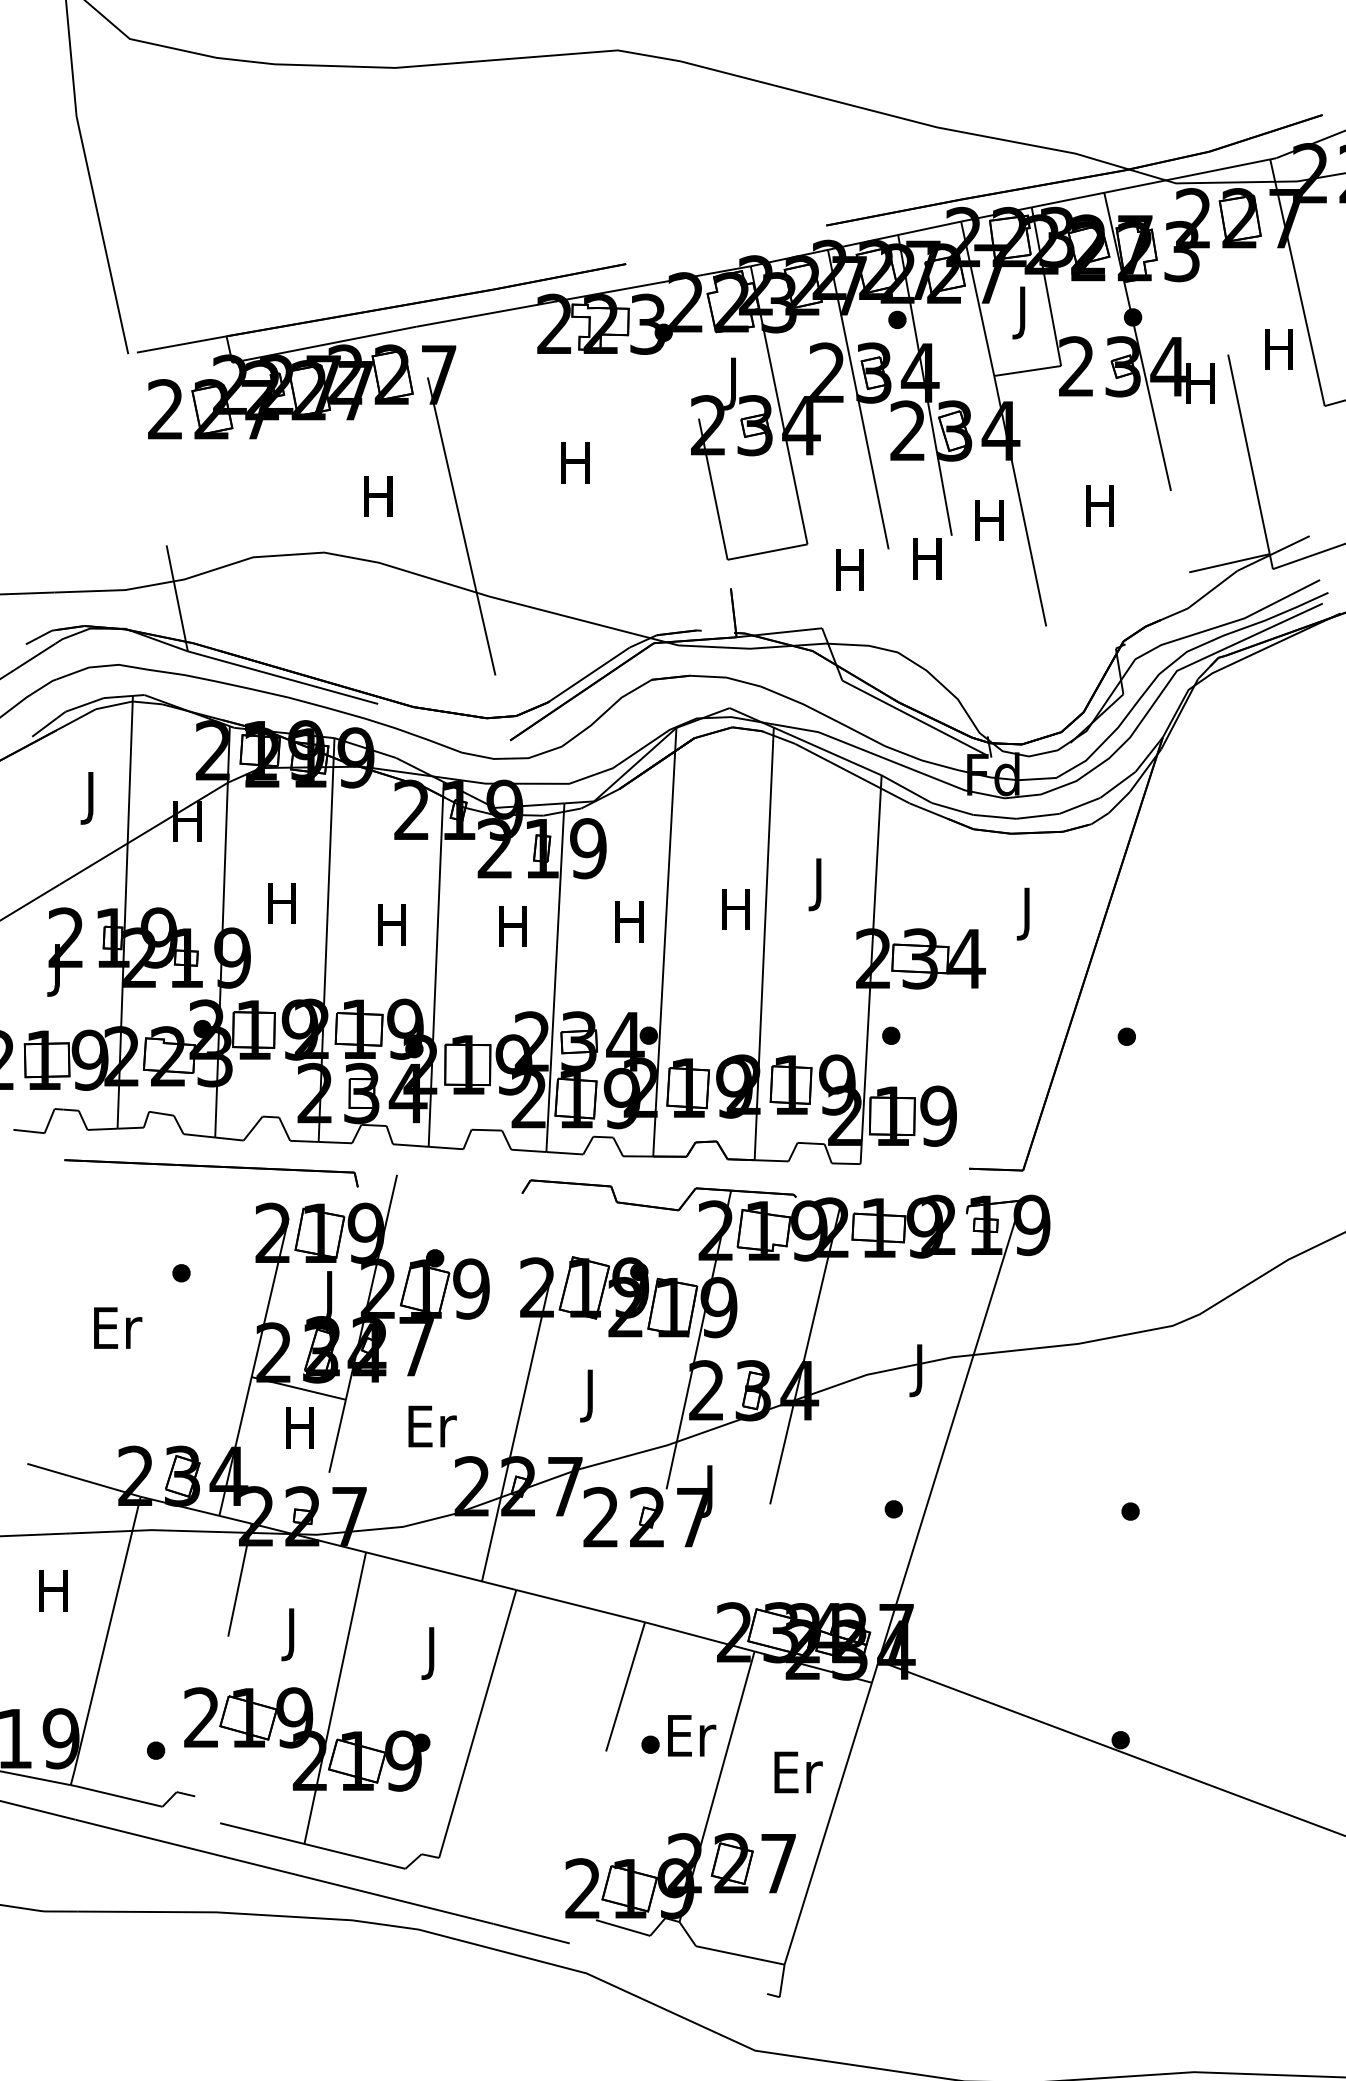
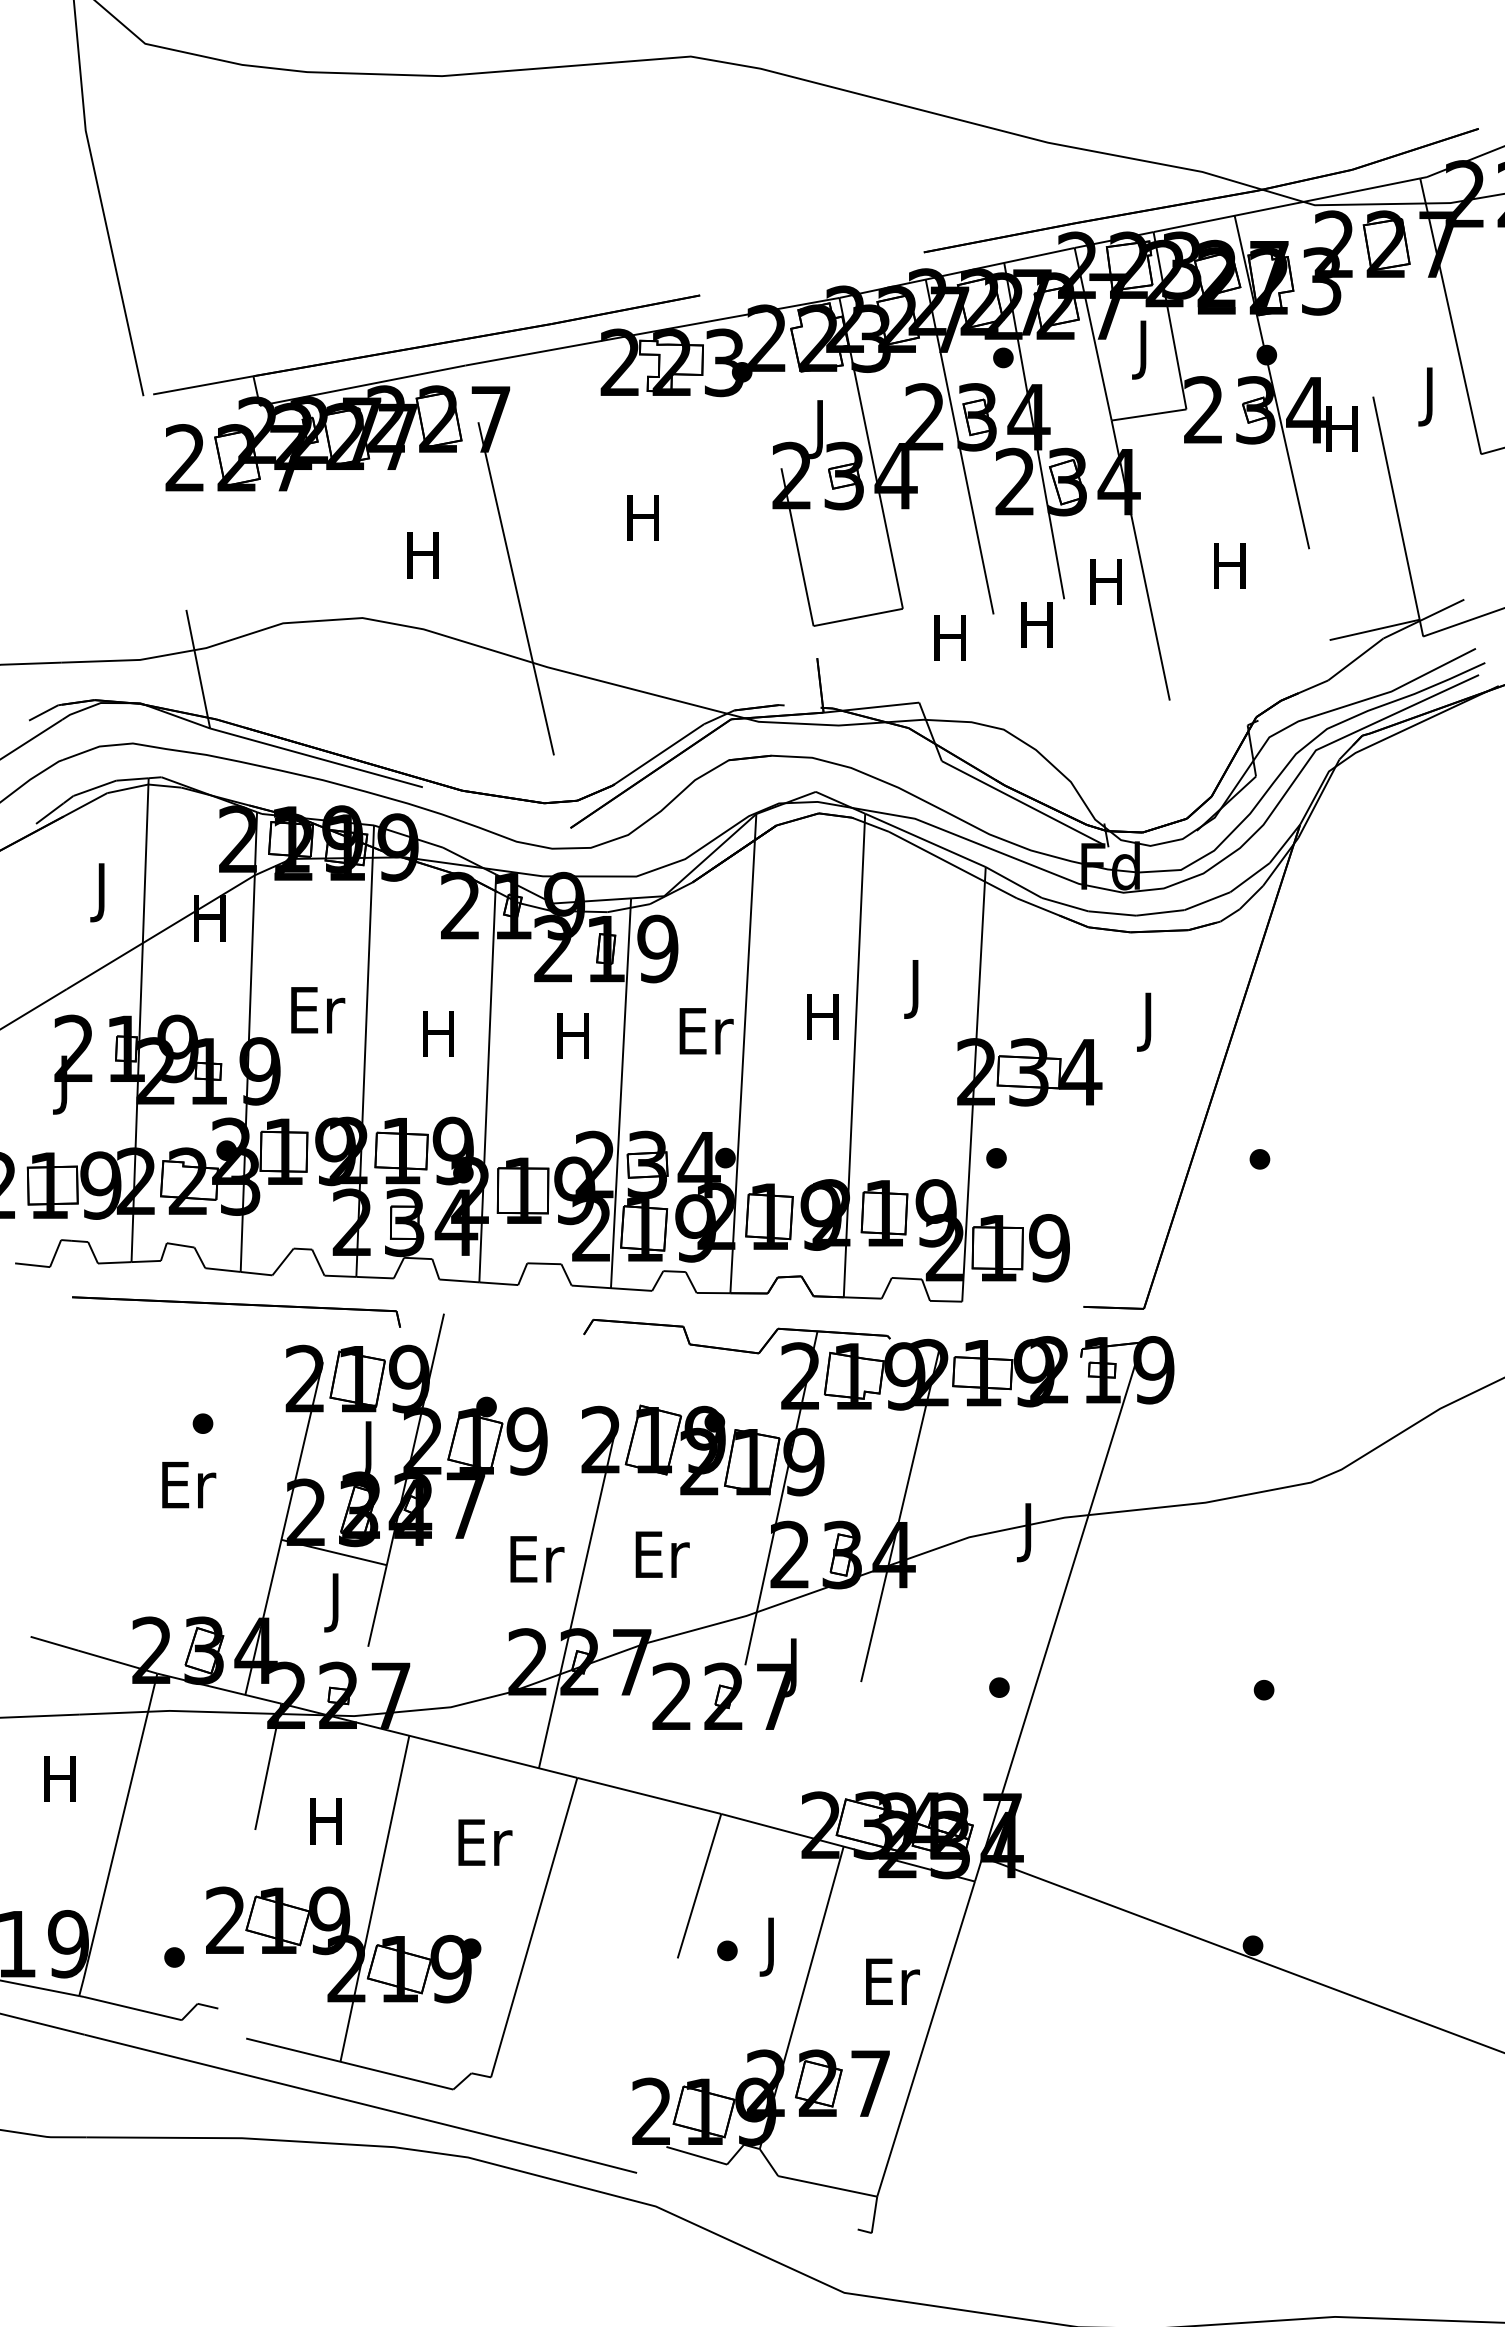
text: (1278, 354) -> (1429, 396), H -> J
text: (284, 903) -> (318, 1010), H -> Er
text: (632, 921) -> (707, 1030), H -> Er
text: (118, 1327) -> (189, 1484), moved
text: (592, 1395) -> (662, 1560), J -> Er
text: (432, 1426) -> (537, 1559), moved
text: (299, 1433) -> (334, 1602), H -> J
text: (291, 1634) -> (325, 1827), J -> H
text: (434, 1653) -> (485, 1848), J -> Er
text: (692, 1741) -> (774, 1947), Er -> J

